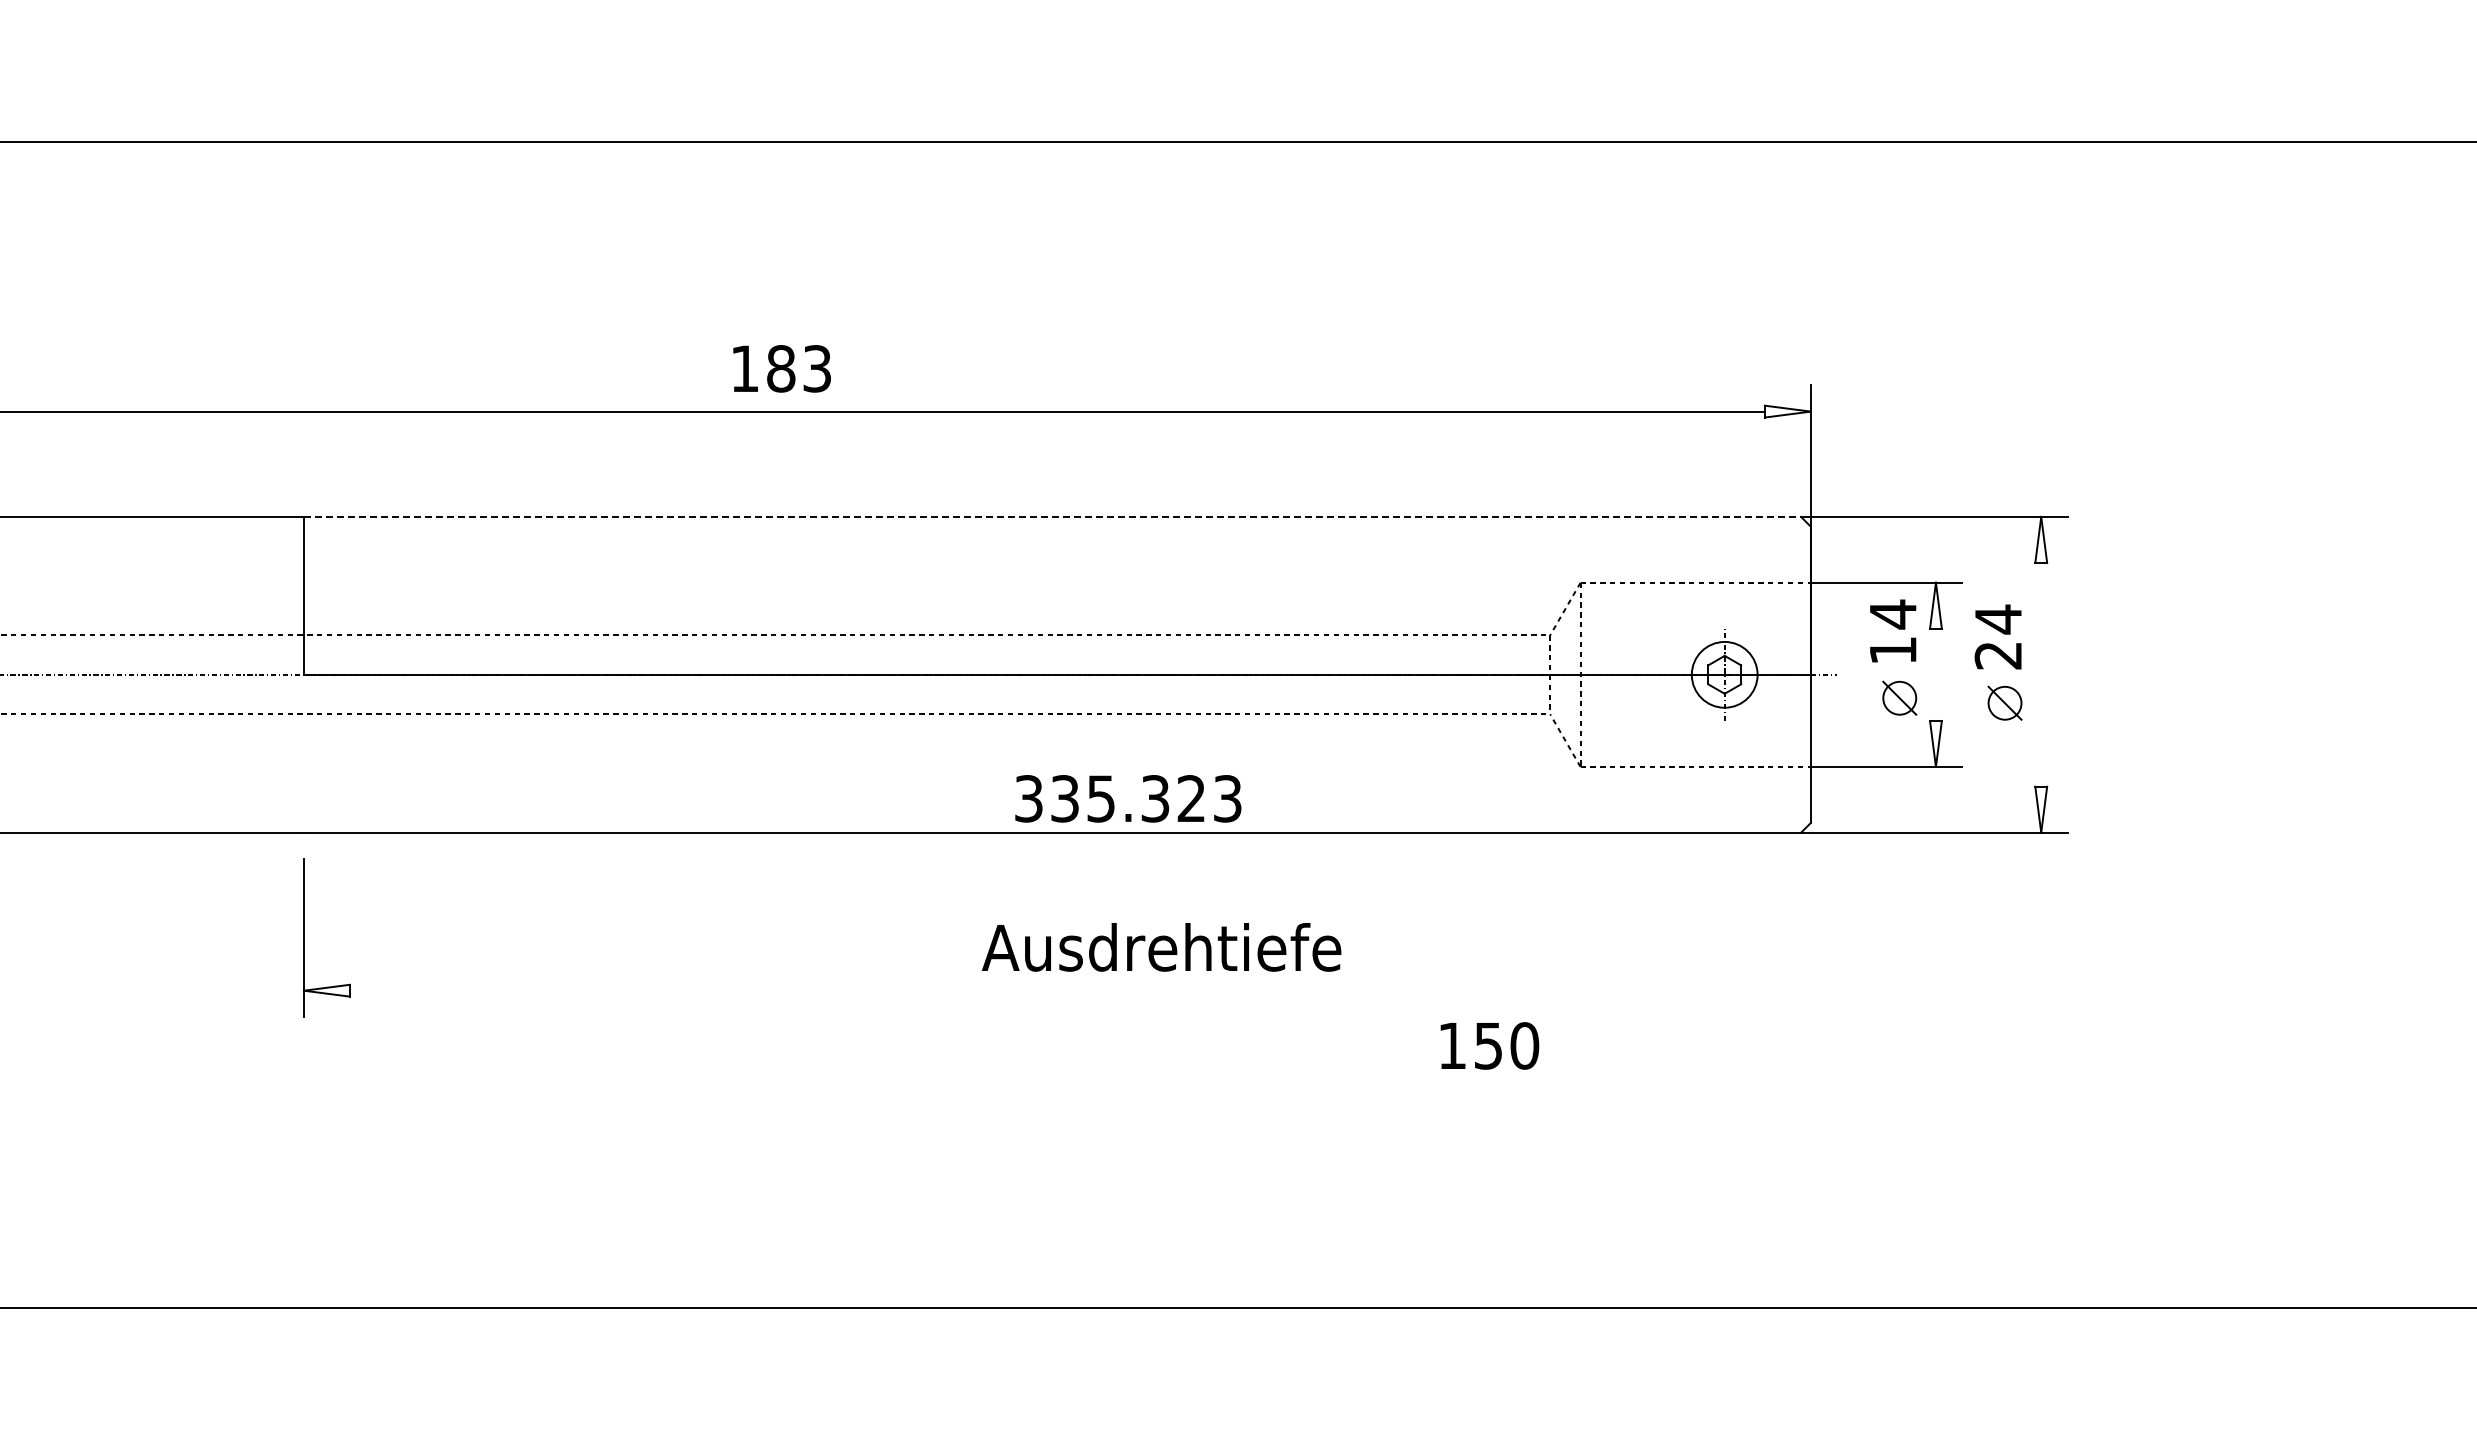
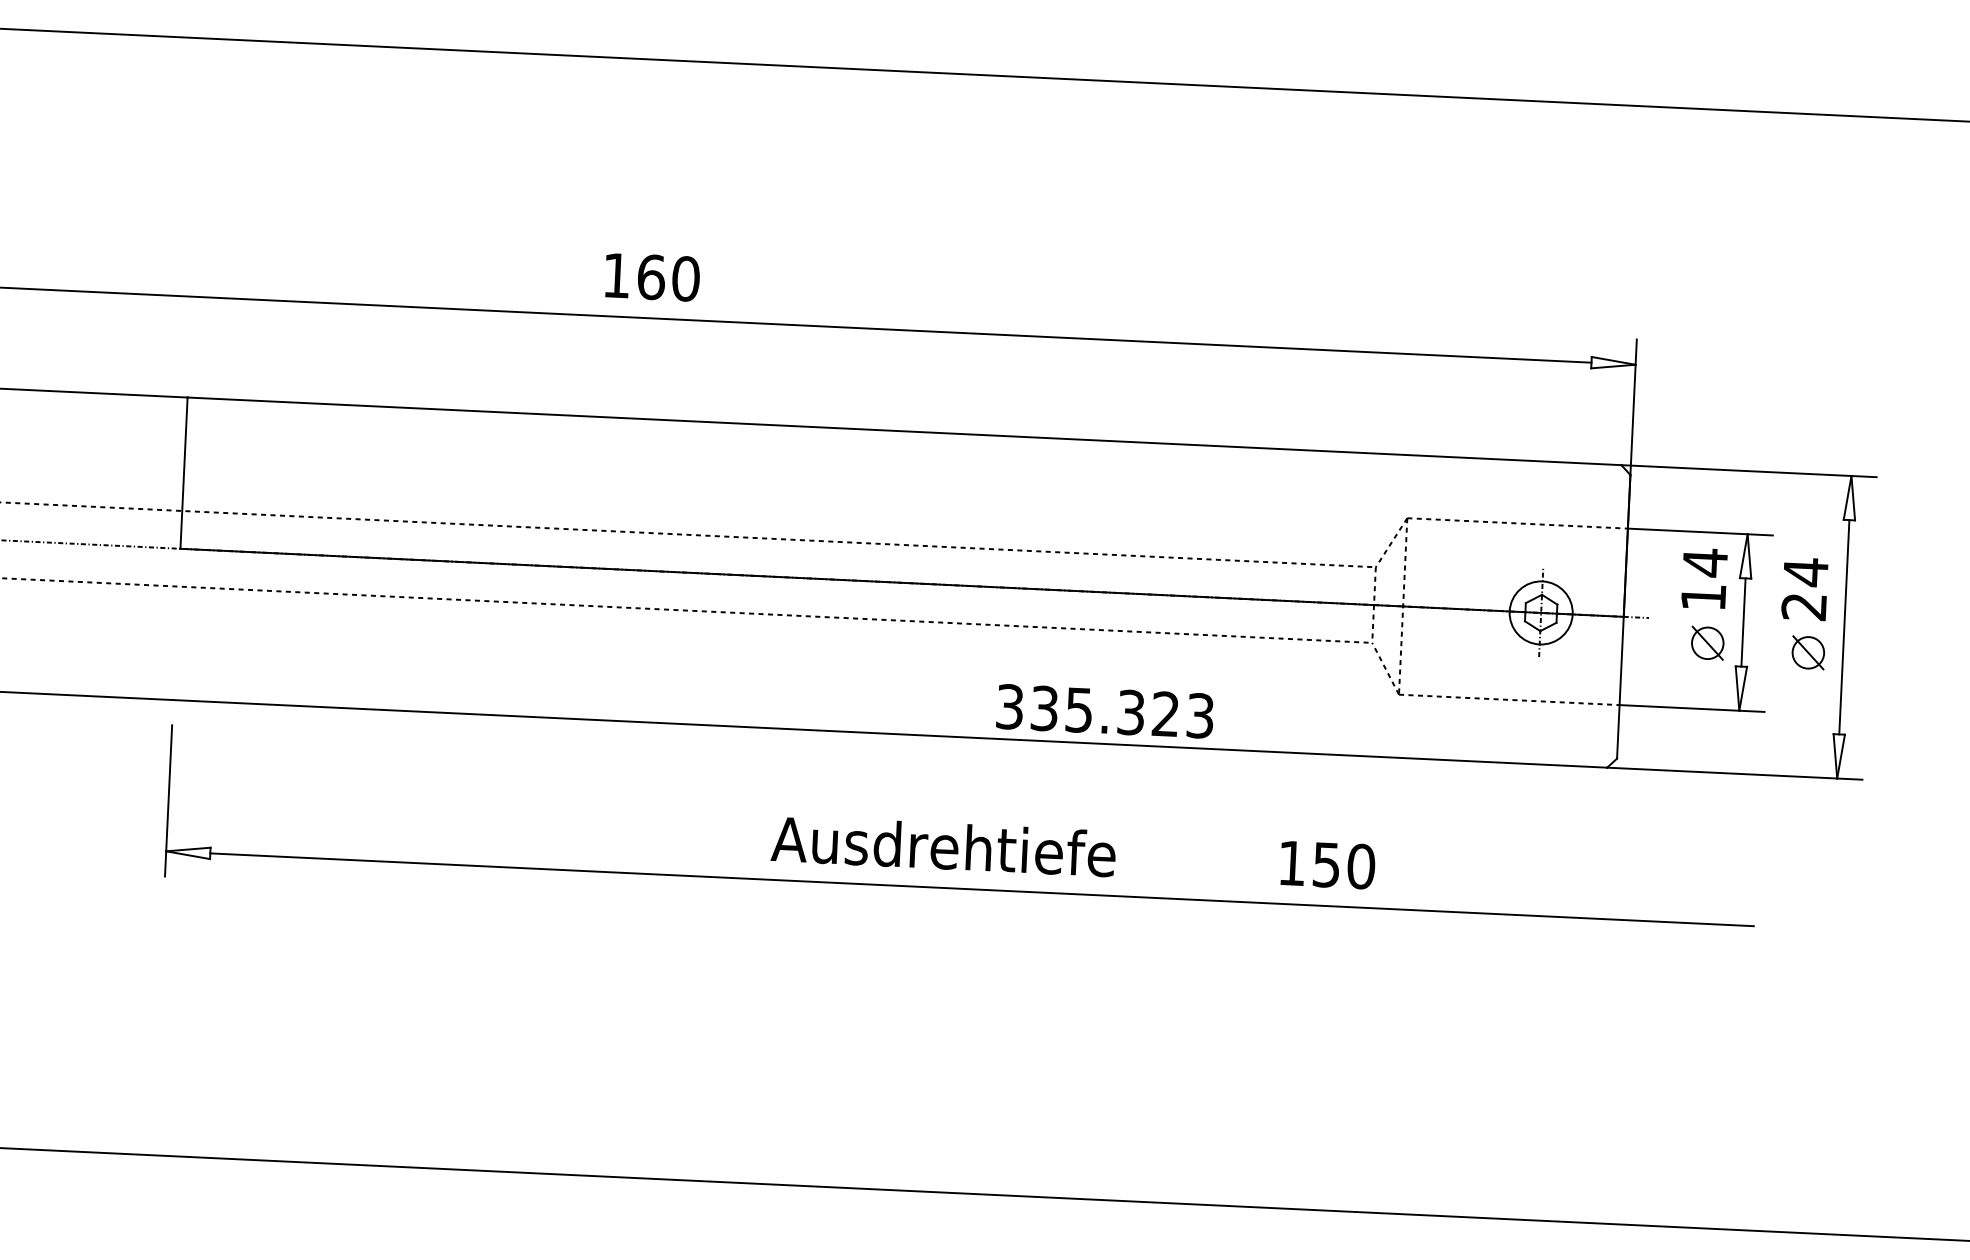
text: (799, 368) -> (668, 277), 183 -> 160
line: (1052, 516) -> (904, 430), dashed -> solid
line: (1935, 674) -> (1743, 622), added
line: (2041, 674) -> (1844, 626), added
text: (1128, 798) -> (1105, 711), moved
text: (1161, 947) -> (943, 846), moved
line: (1155, 990) -> (981, 889), added
text: (1489, 1045) -> (1327, 864), moved

